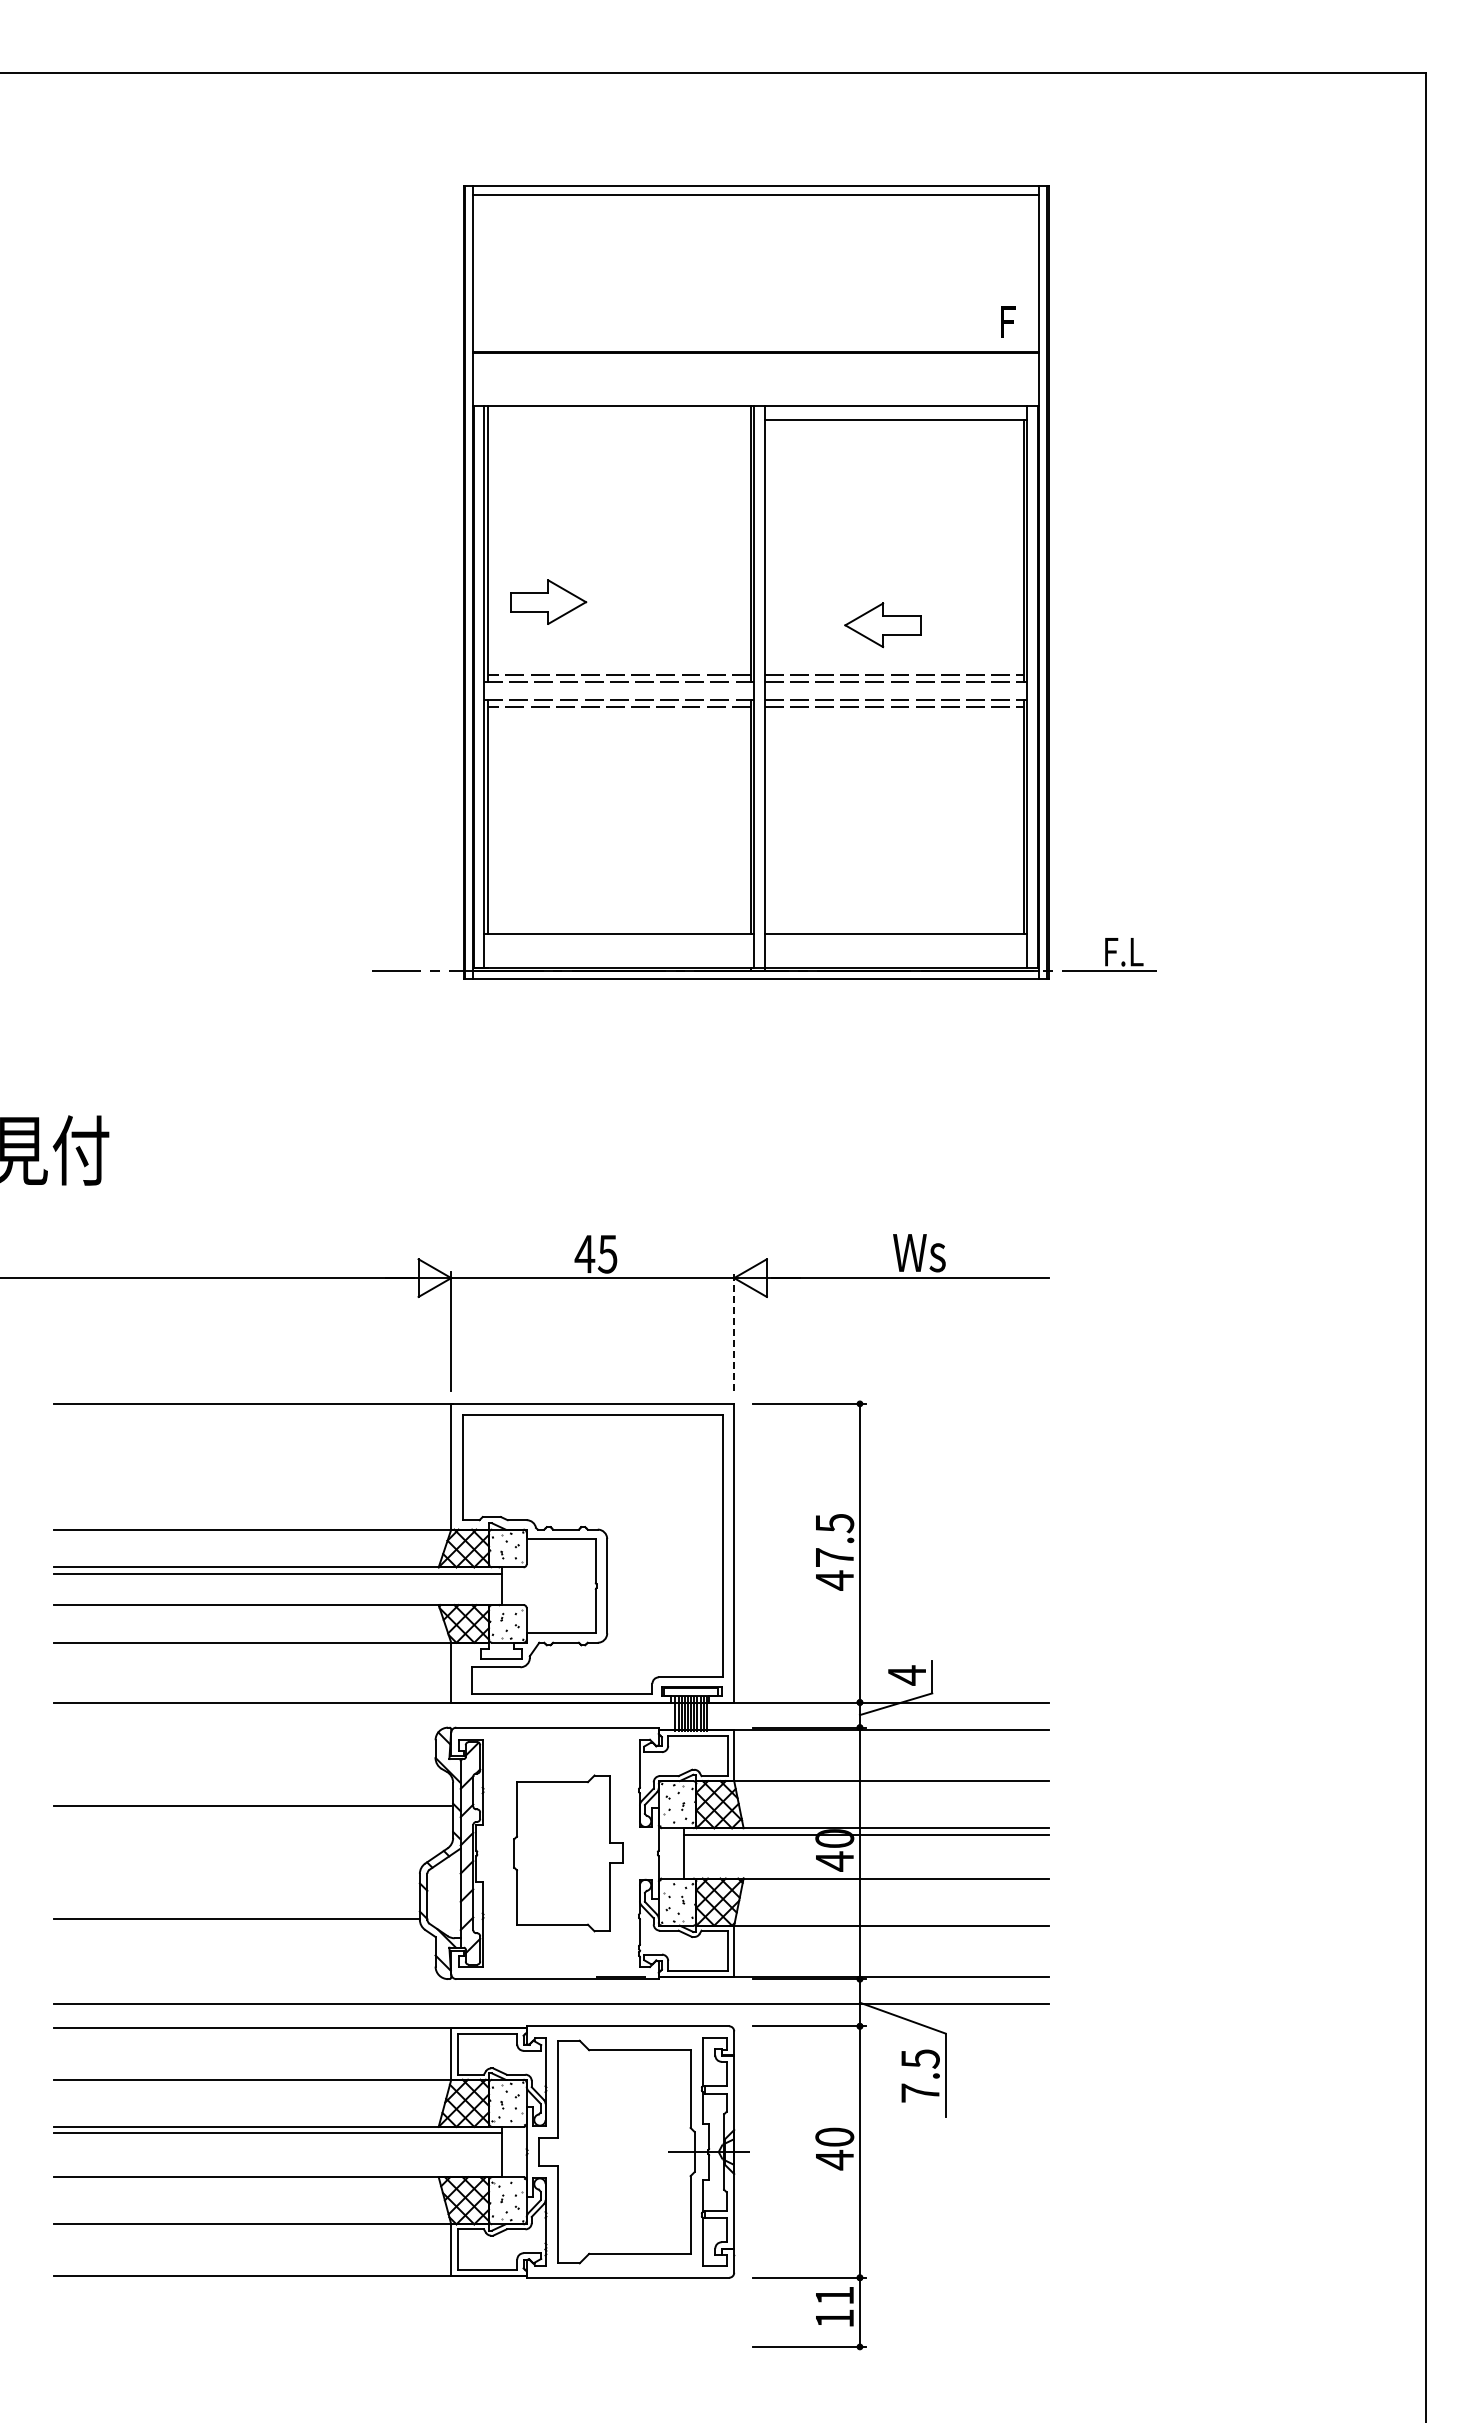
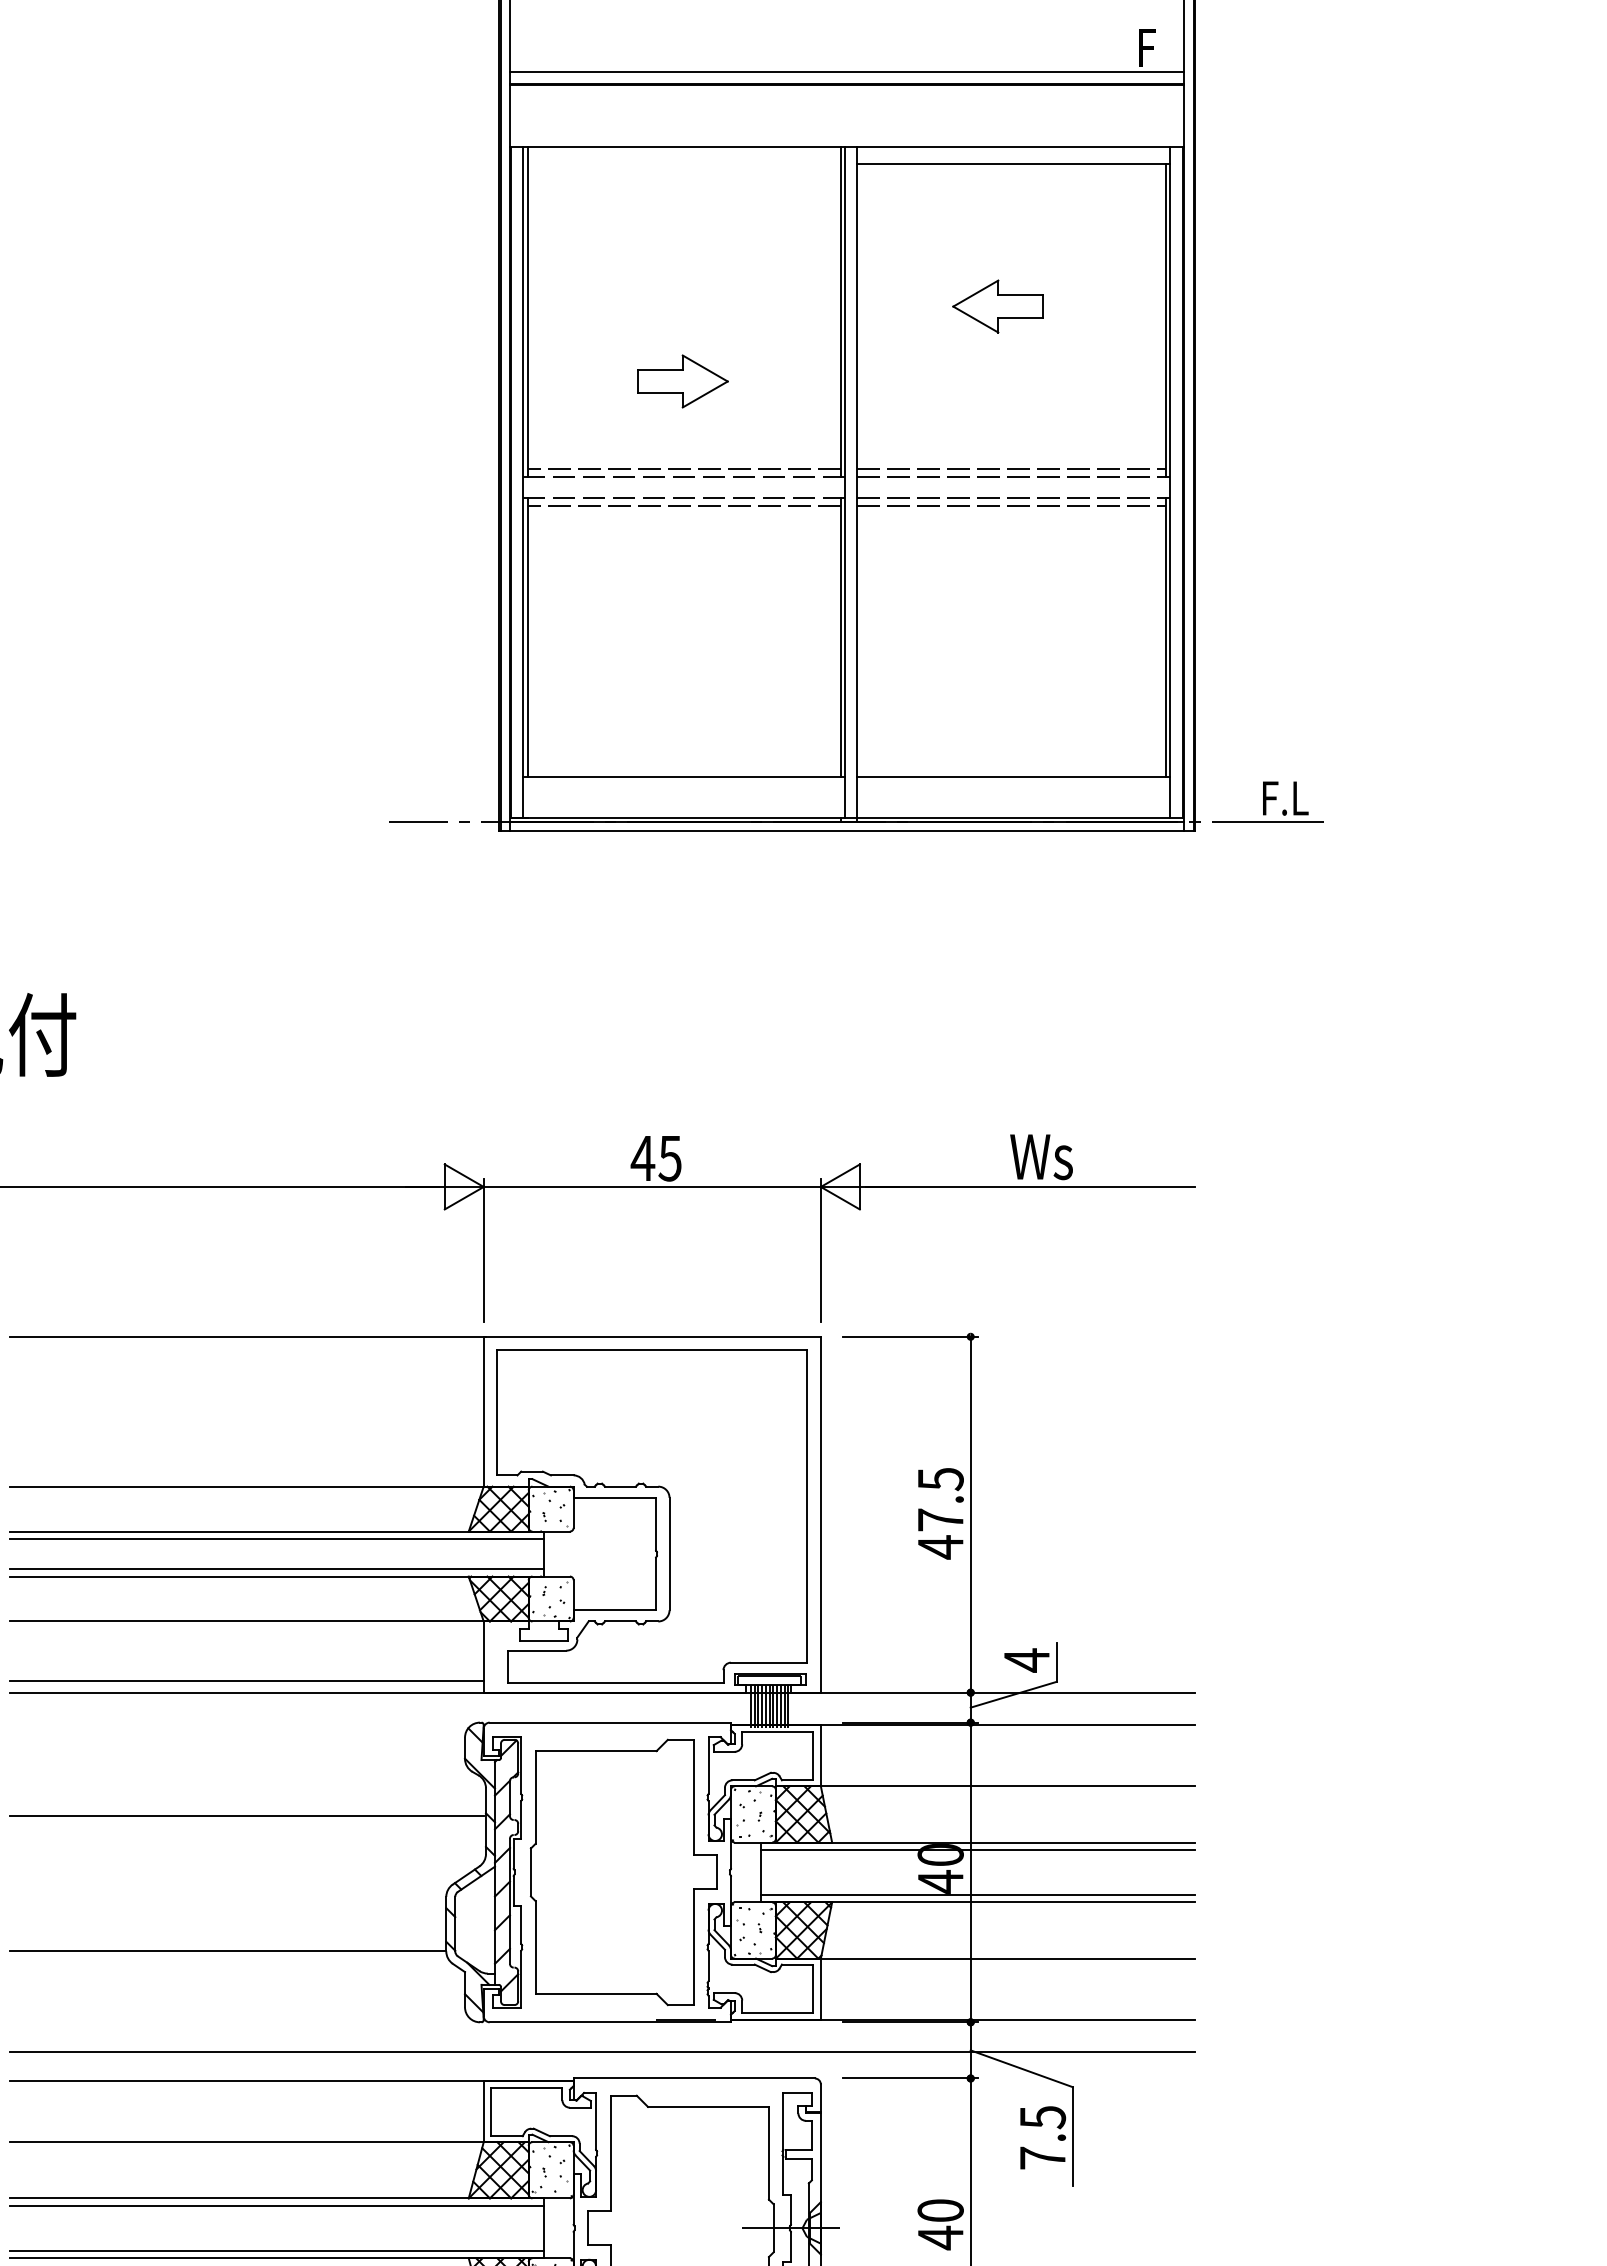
line: (756, 342) -> (847, 72), added
part: (548, 601) -> (683, 380), moved
part: (882, 625) -> (997, 306), moved
line: (734, 1331) -> (821, 1250), dashed -> solid
line: (277, 1598) -> (276, 1568), added
line: (252, 1693) -> (246, 1681), added
part: (568, 1853) -> (623, 1872), size x1.43
line: (865, 1872) -> (977, 1895), added
line: (277, 2170) -> (276, 2250), added

